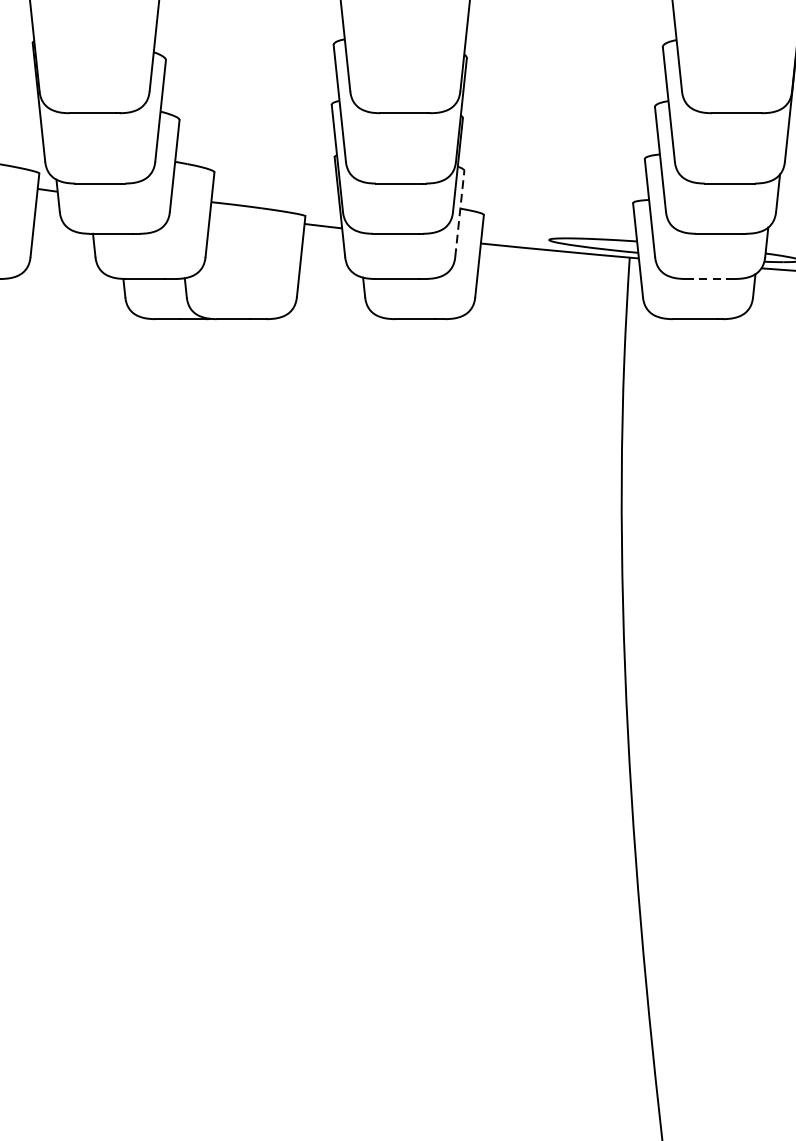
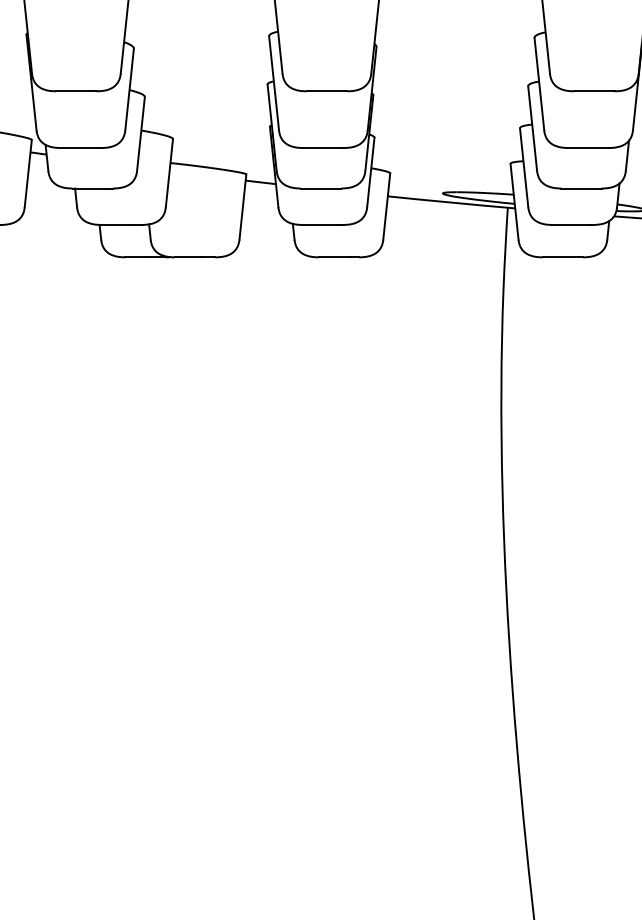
line: (459, 213) -> (370, 172), dashed -> solid
line: (709, 278) -> (572, 224), dashed -> solid

